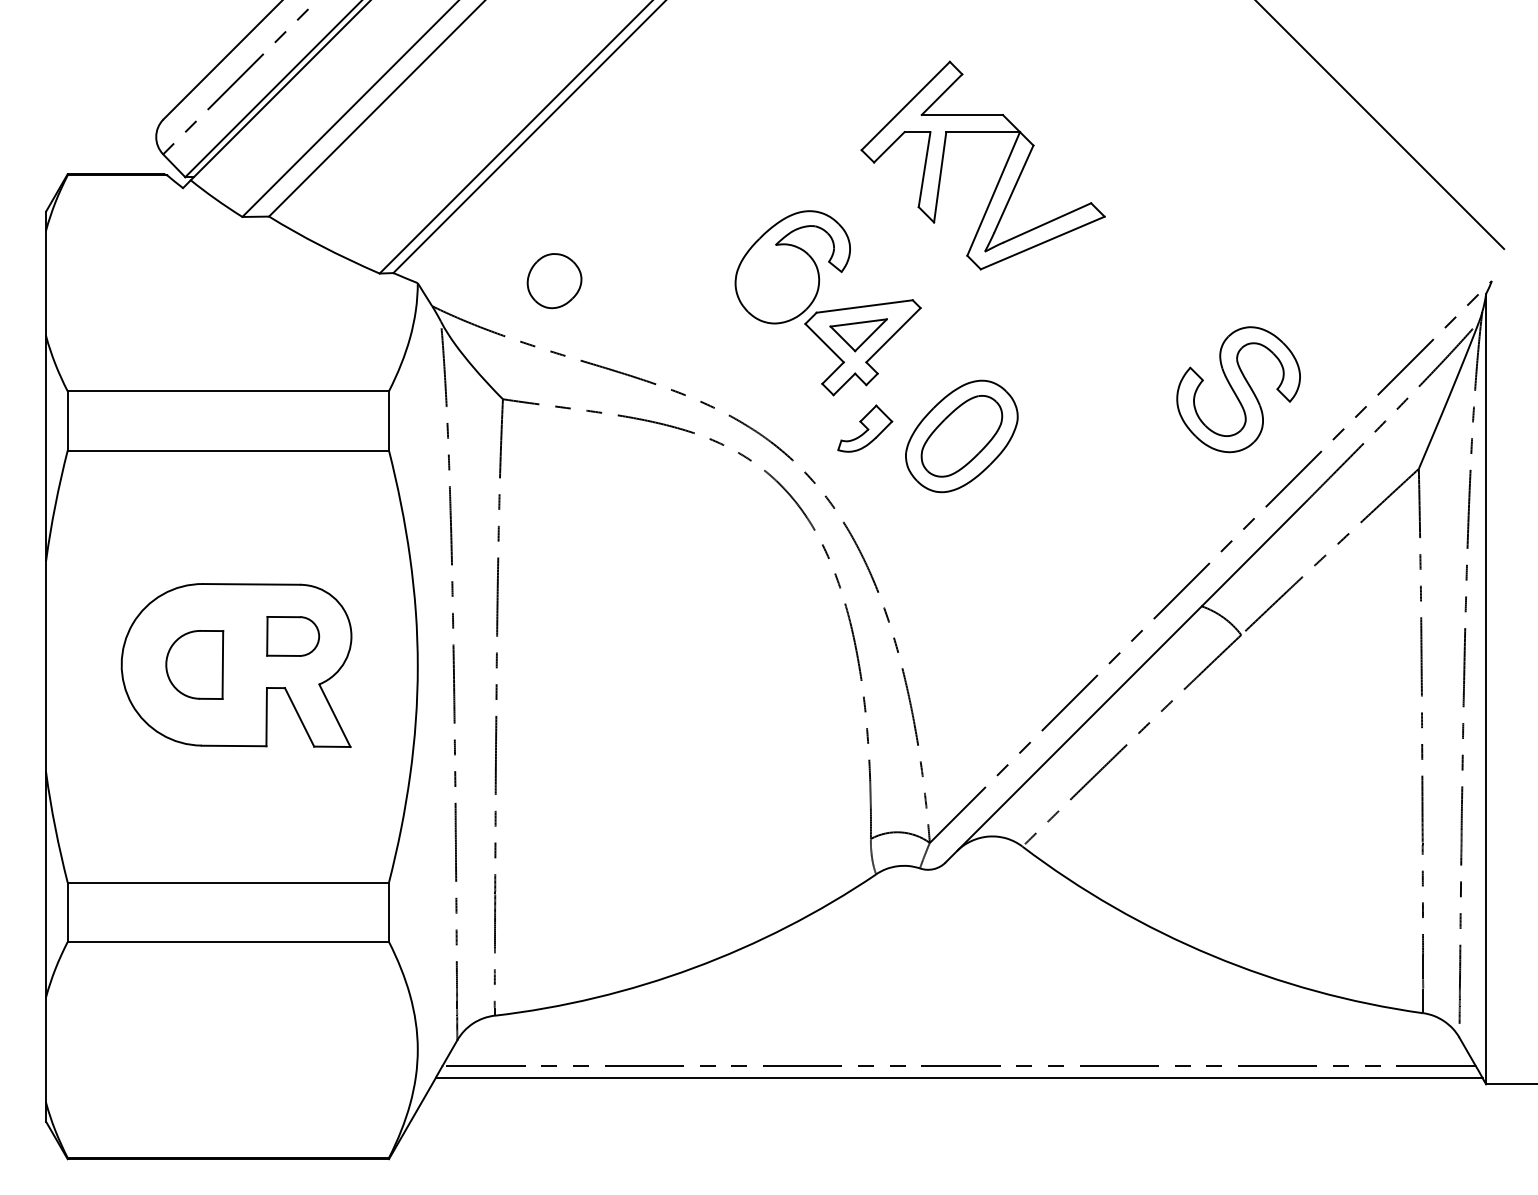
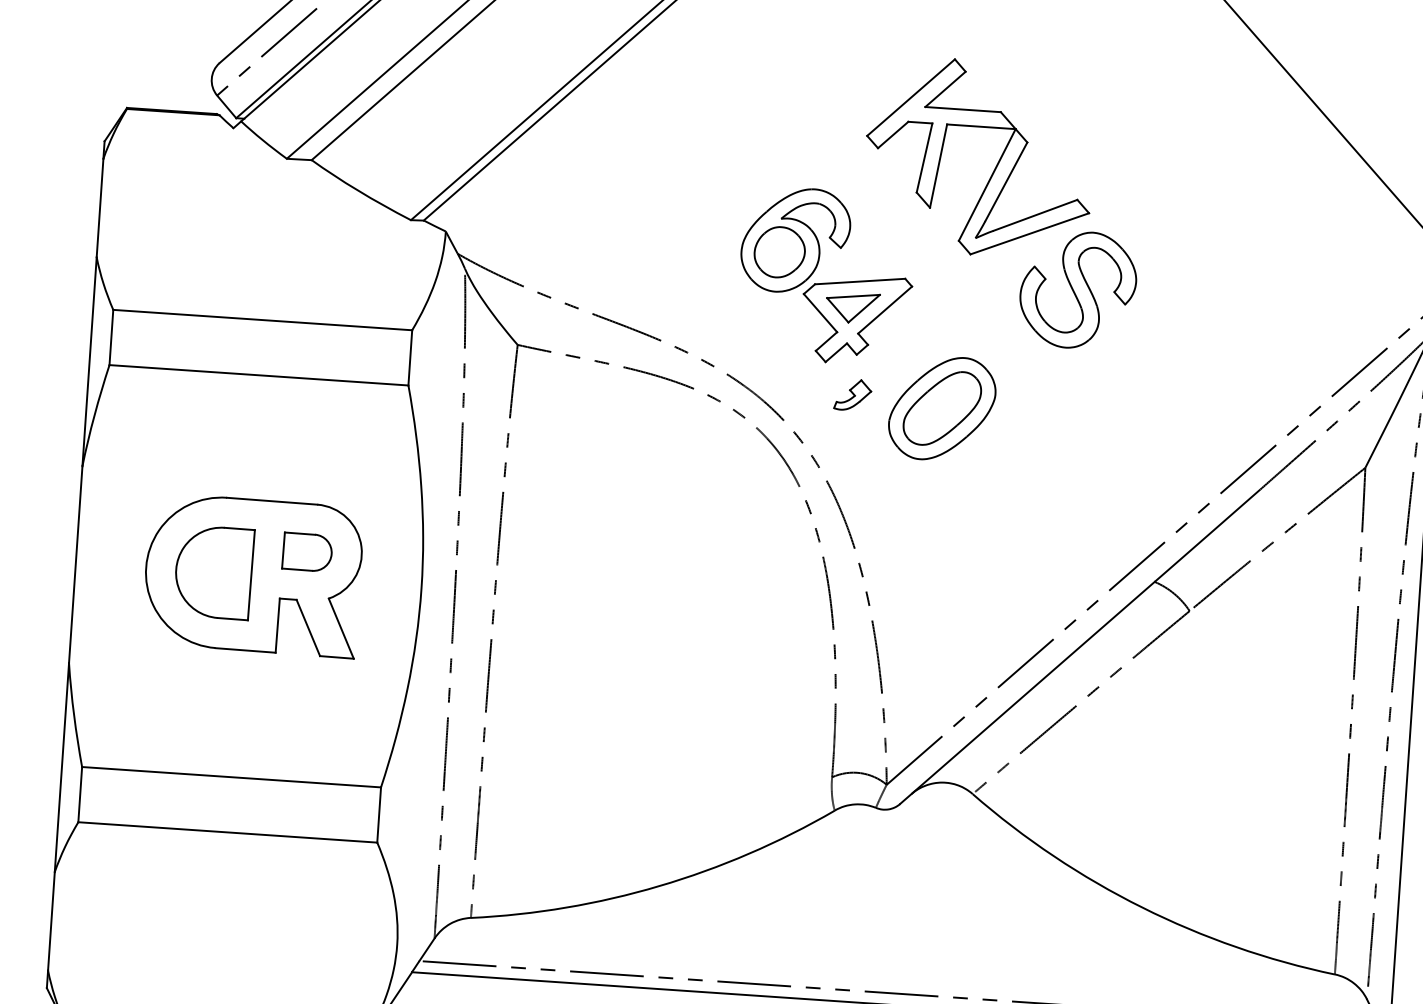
part: (554, 281) -> (779, 252), moved
part: (1238, 389) -> (1078, 289), moved
part: (865, 427) -> (853, 394), size x0.71
part: (194, 664) -> (213, 572), size x1.43

